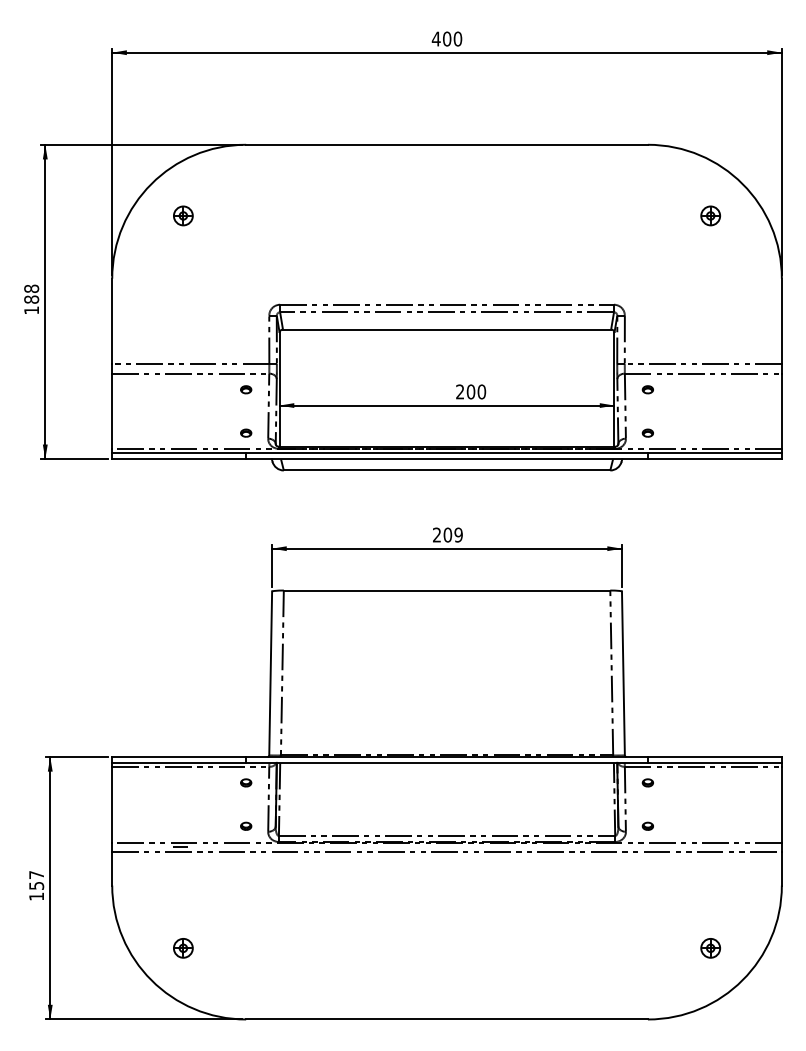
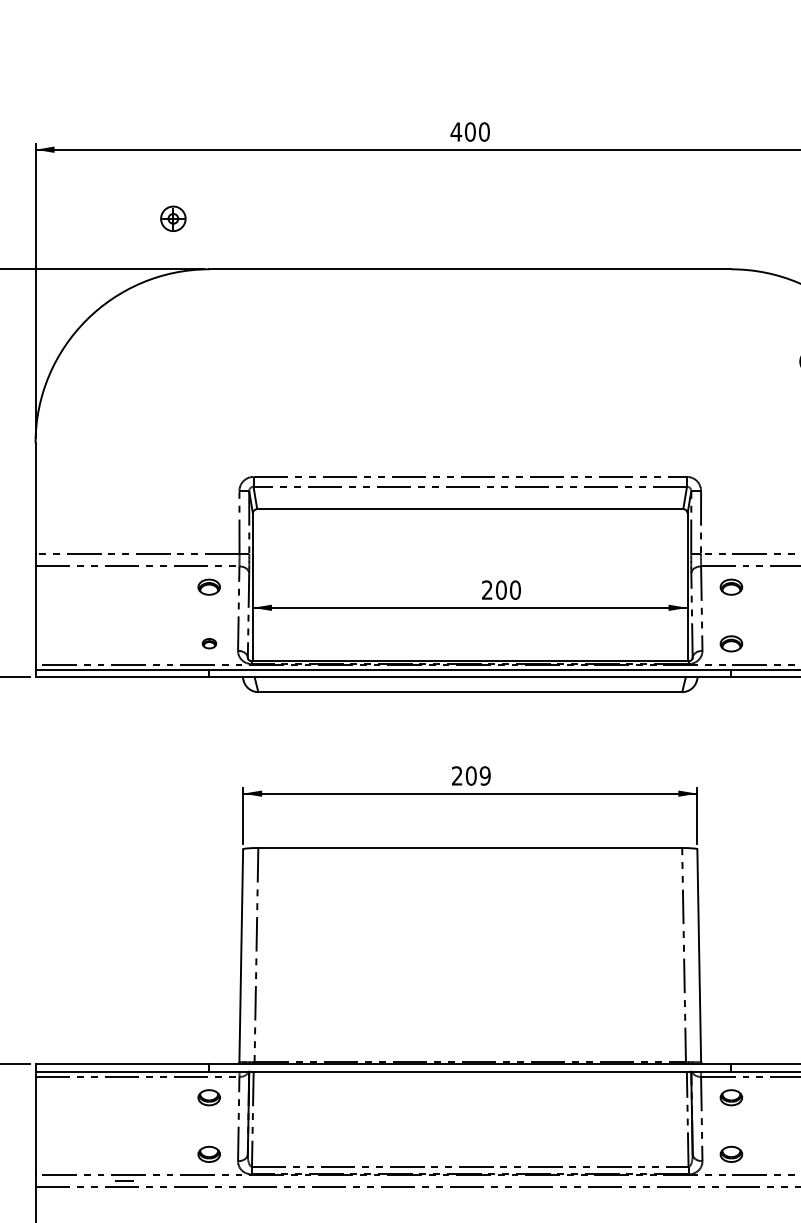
part: (183, 215) -> (173, 218), moved
part: (246, 389) -> (209, 586), size x1.6
part: (647, 389) -> (730, 586), size x1.6
part: (647, 432) -> (730, 642), size x1.6
part: (246, 782) -> (209, 1097), size x1.6
part: (647, 782) -> (730, 1097), size x1.6
part: (246, 825) -> (209, 1153), size x1.6
part: (647, 825) -> (730, 1153), size x1.6

